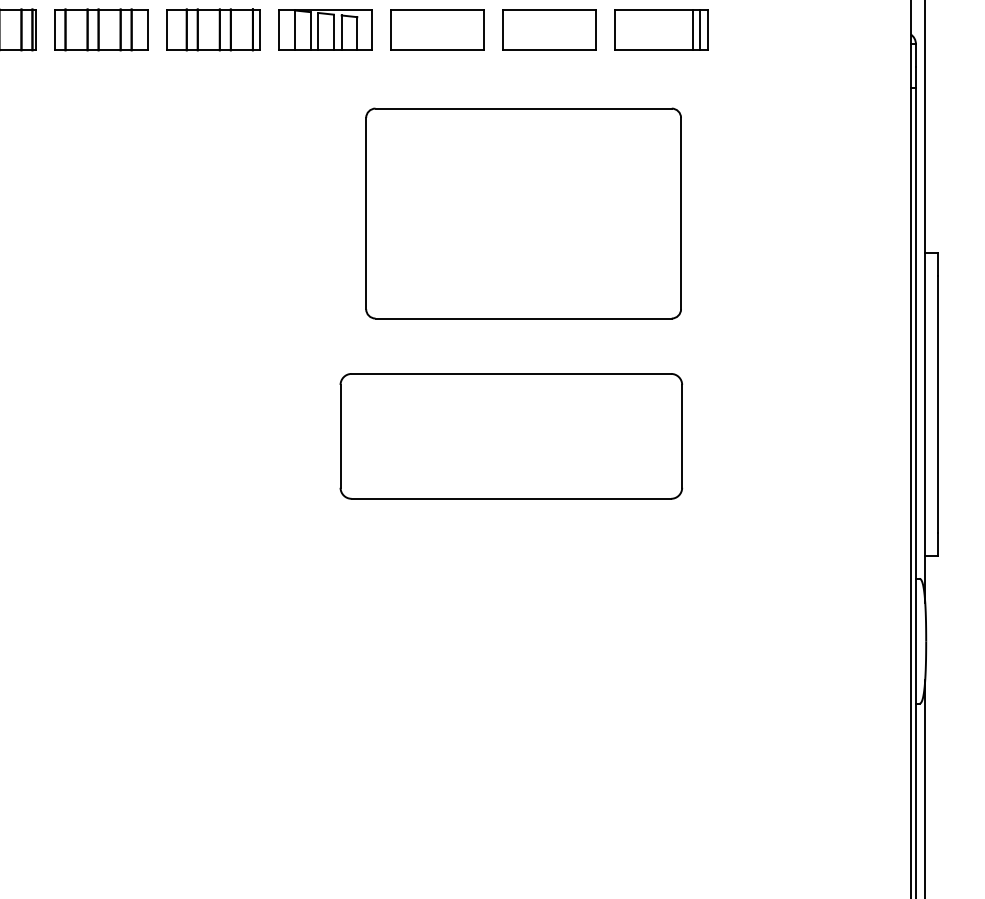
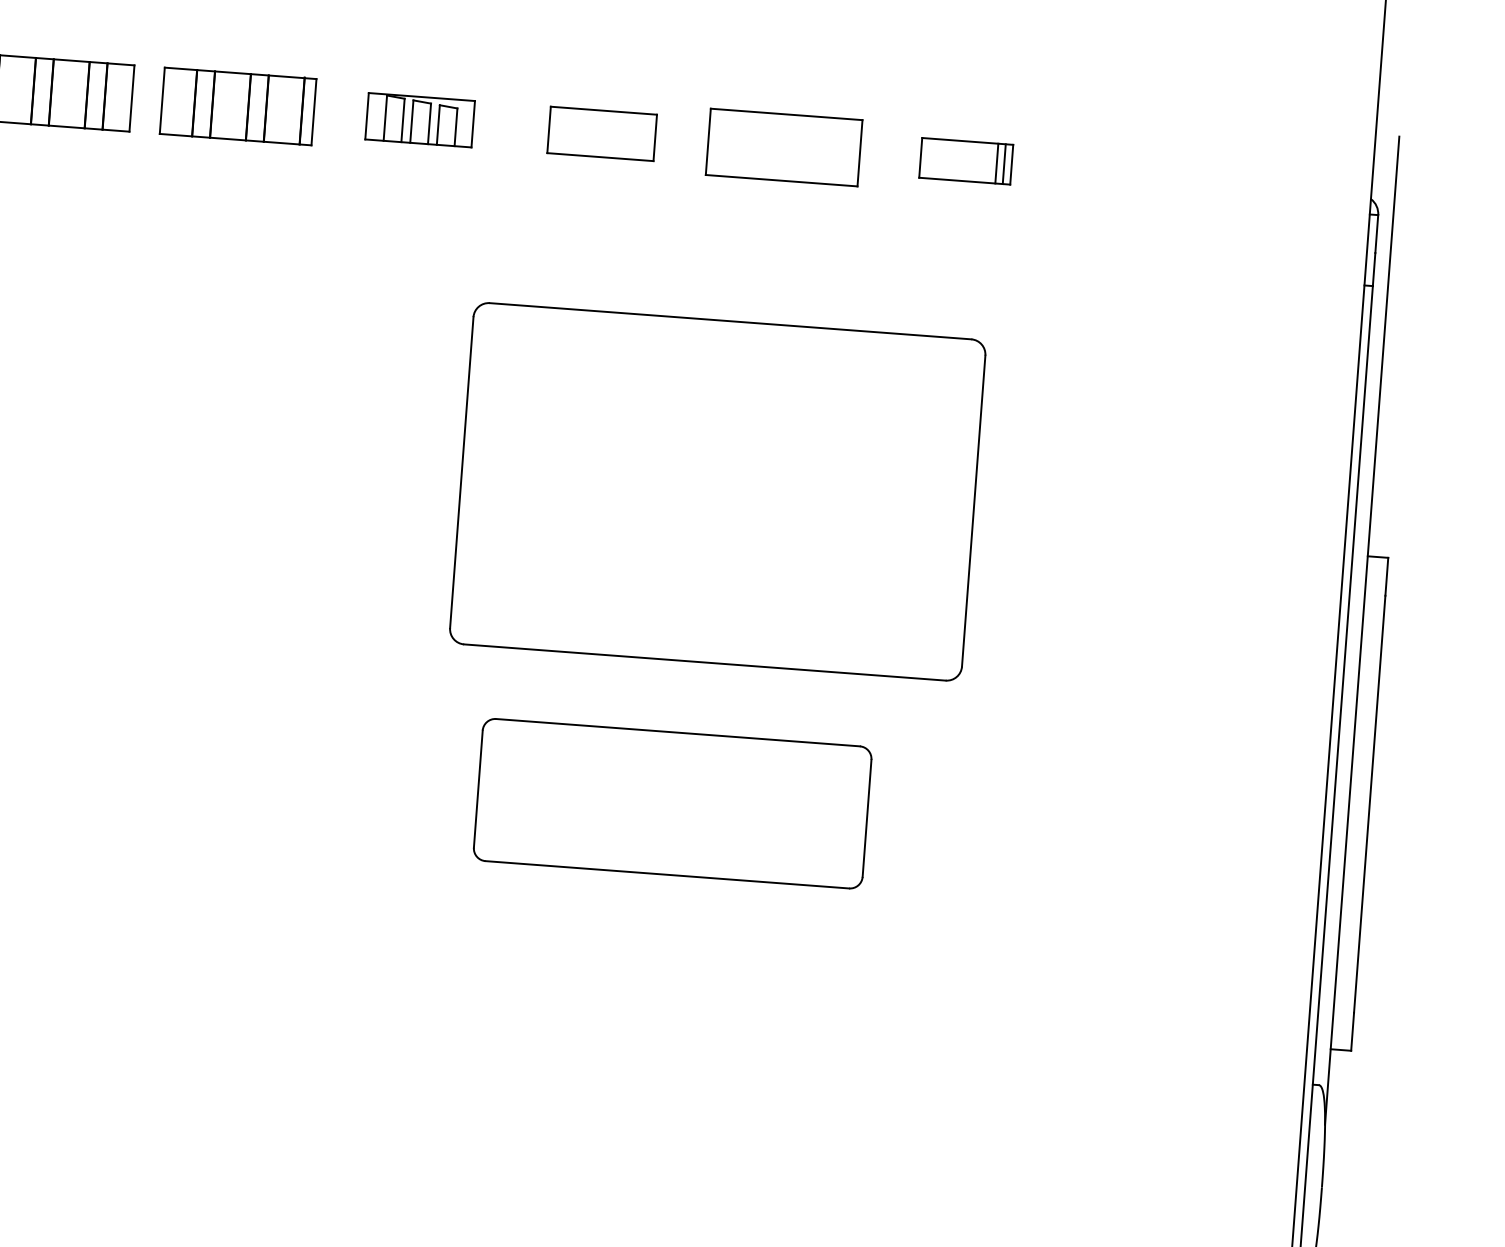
part: (325, 29) -> (420, 119), size x0.7
part: (437, 29) -> (602, 133), size x0.7
part: (661, 29) -> (966, 160), size x0.6
part: (523, 213) -> (717, 491), moved
part: (511, 436) -> (672, 803), size x0.7

